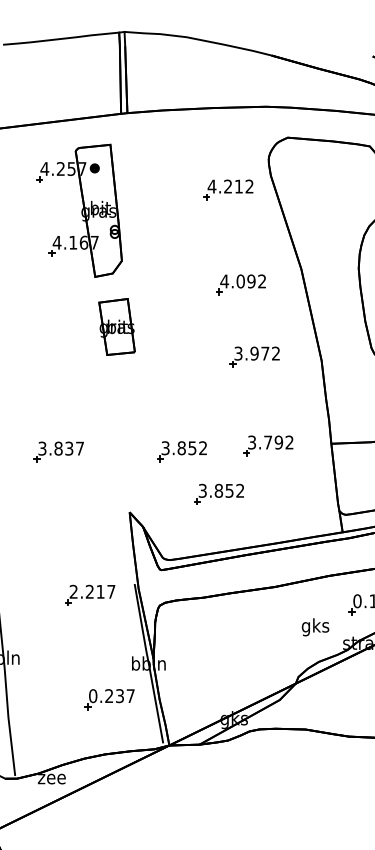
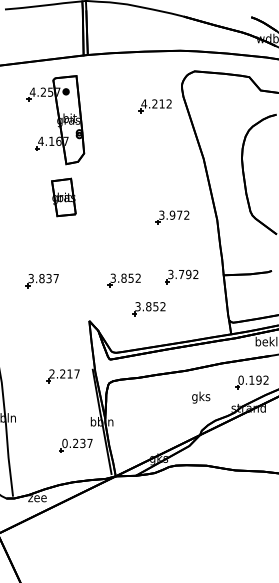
part: (239, 284) -> (162, 169), removed
part: (116, 326) -> (63, 197), moved
text: (316, 627) -> (201, 397), moved

